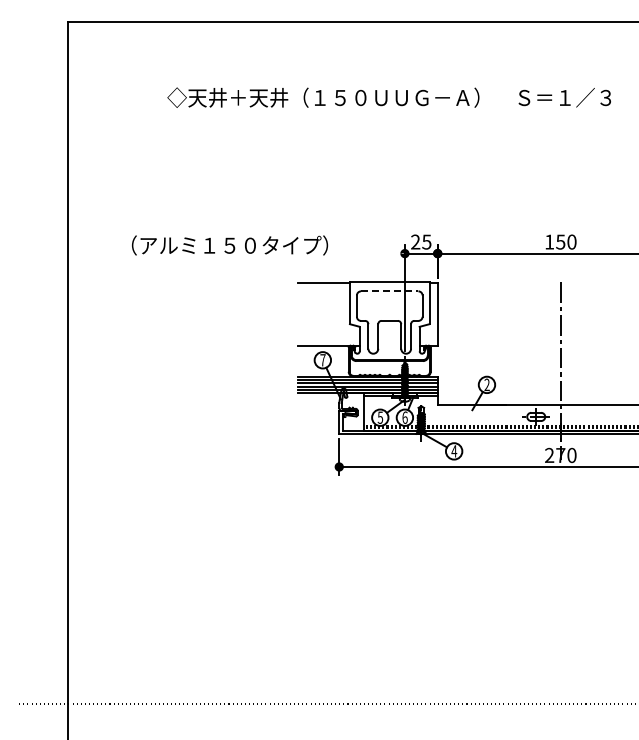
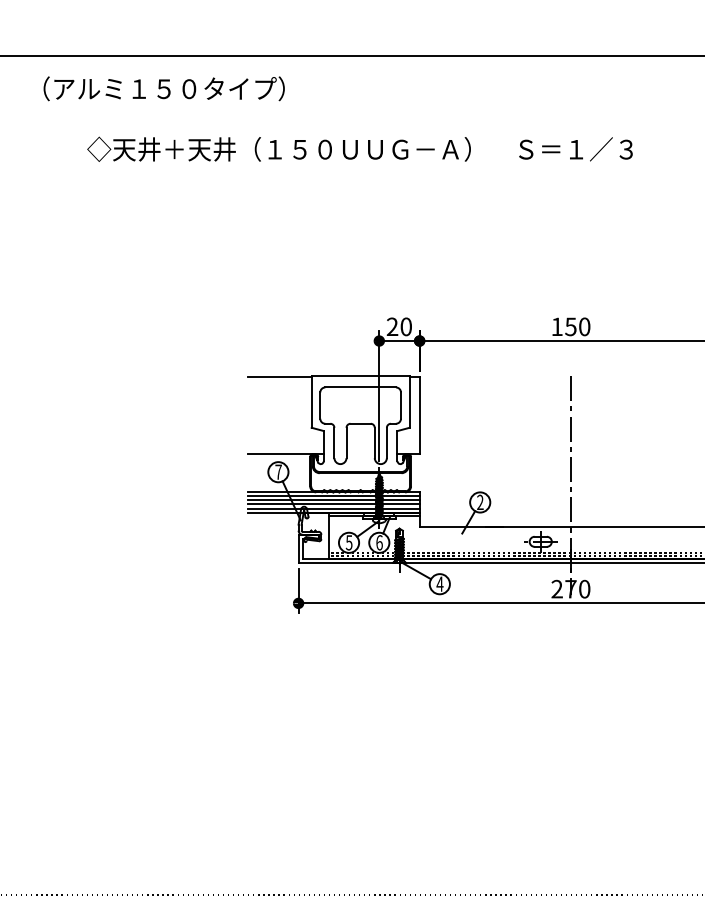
text: (426, 241) -> (405, 326), 25 -> 20
text: (230, 245) -> (164, 88), moved
line: (389, 291) -> (360, 387), dashed -> solid

